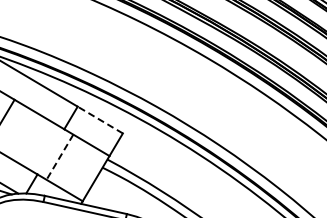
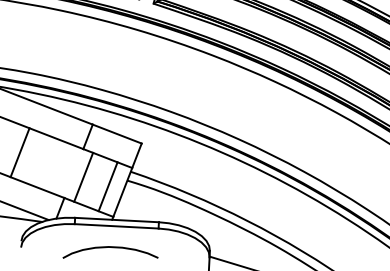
line: (99, 119) -> (116, 133), dashed -> solid
line: (59, 157) -> (83, 177), dashed -> solid
line: (82, 170) -> (107, 186), added

